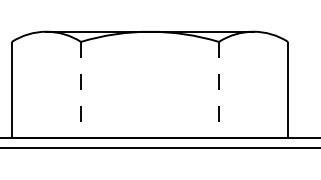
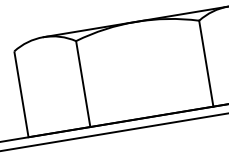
line: (81, 90) -> (83, 84), dashed -> solid
line: (218, 90) -> (205, 64), dashed -> solid

